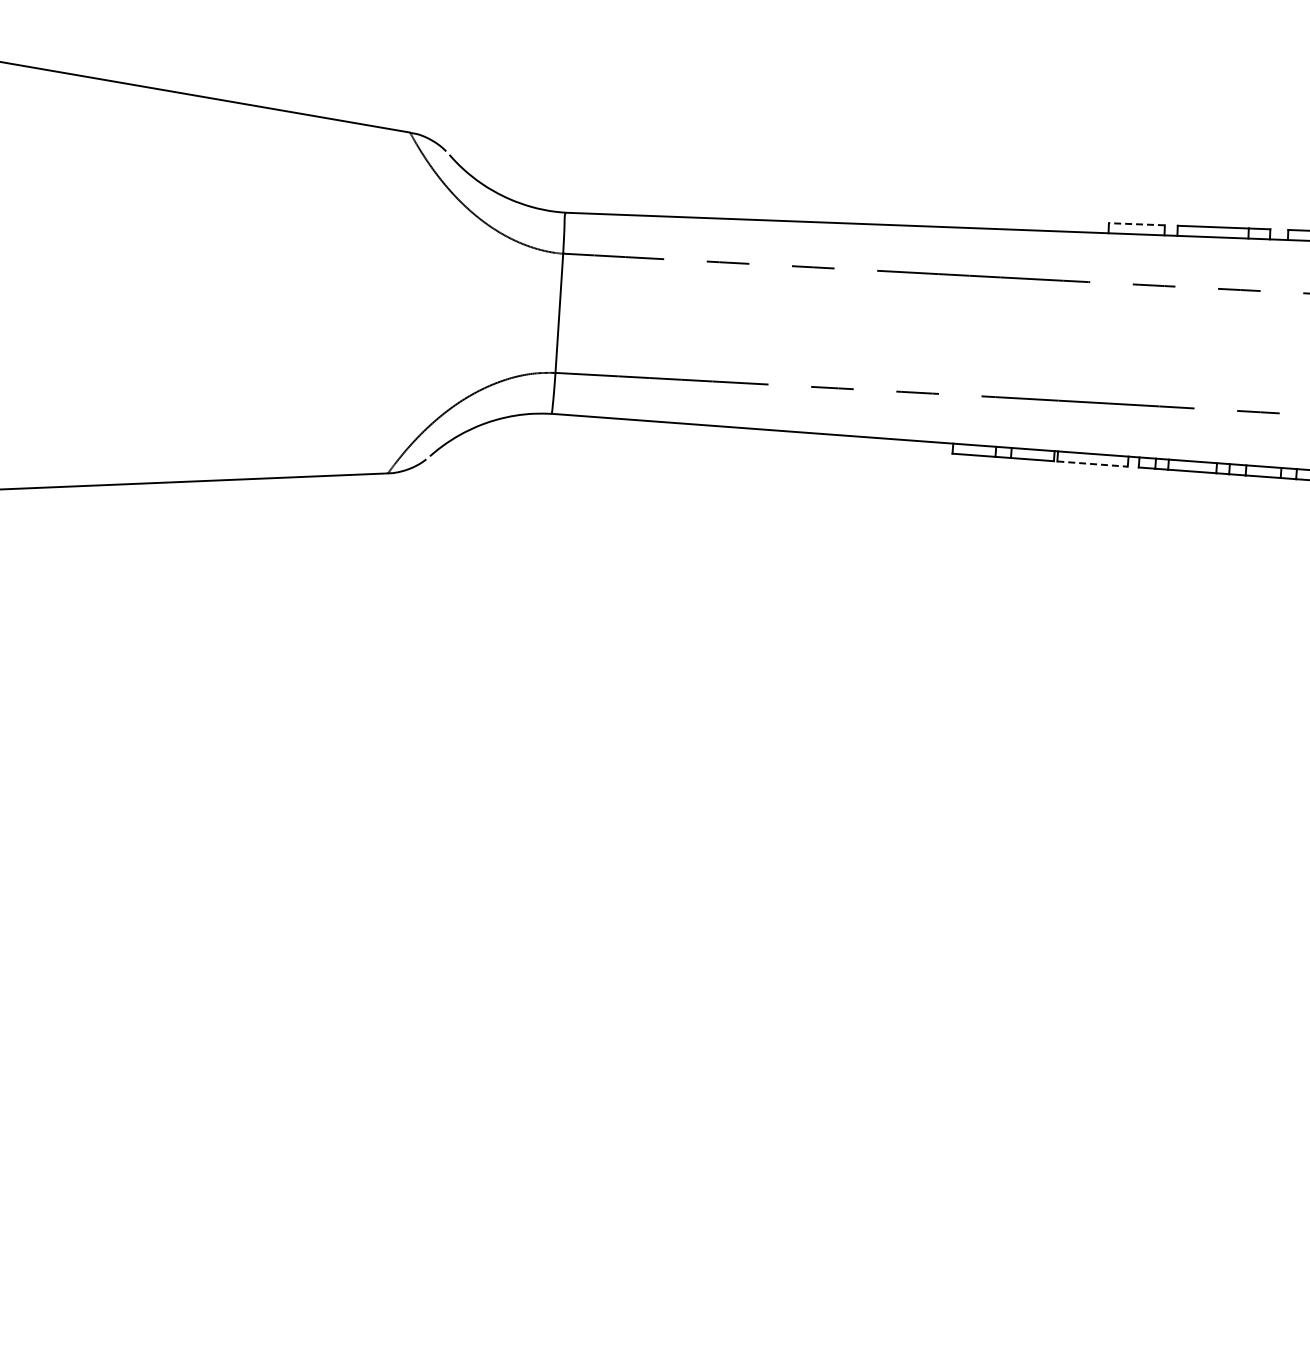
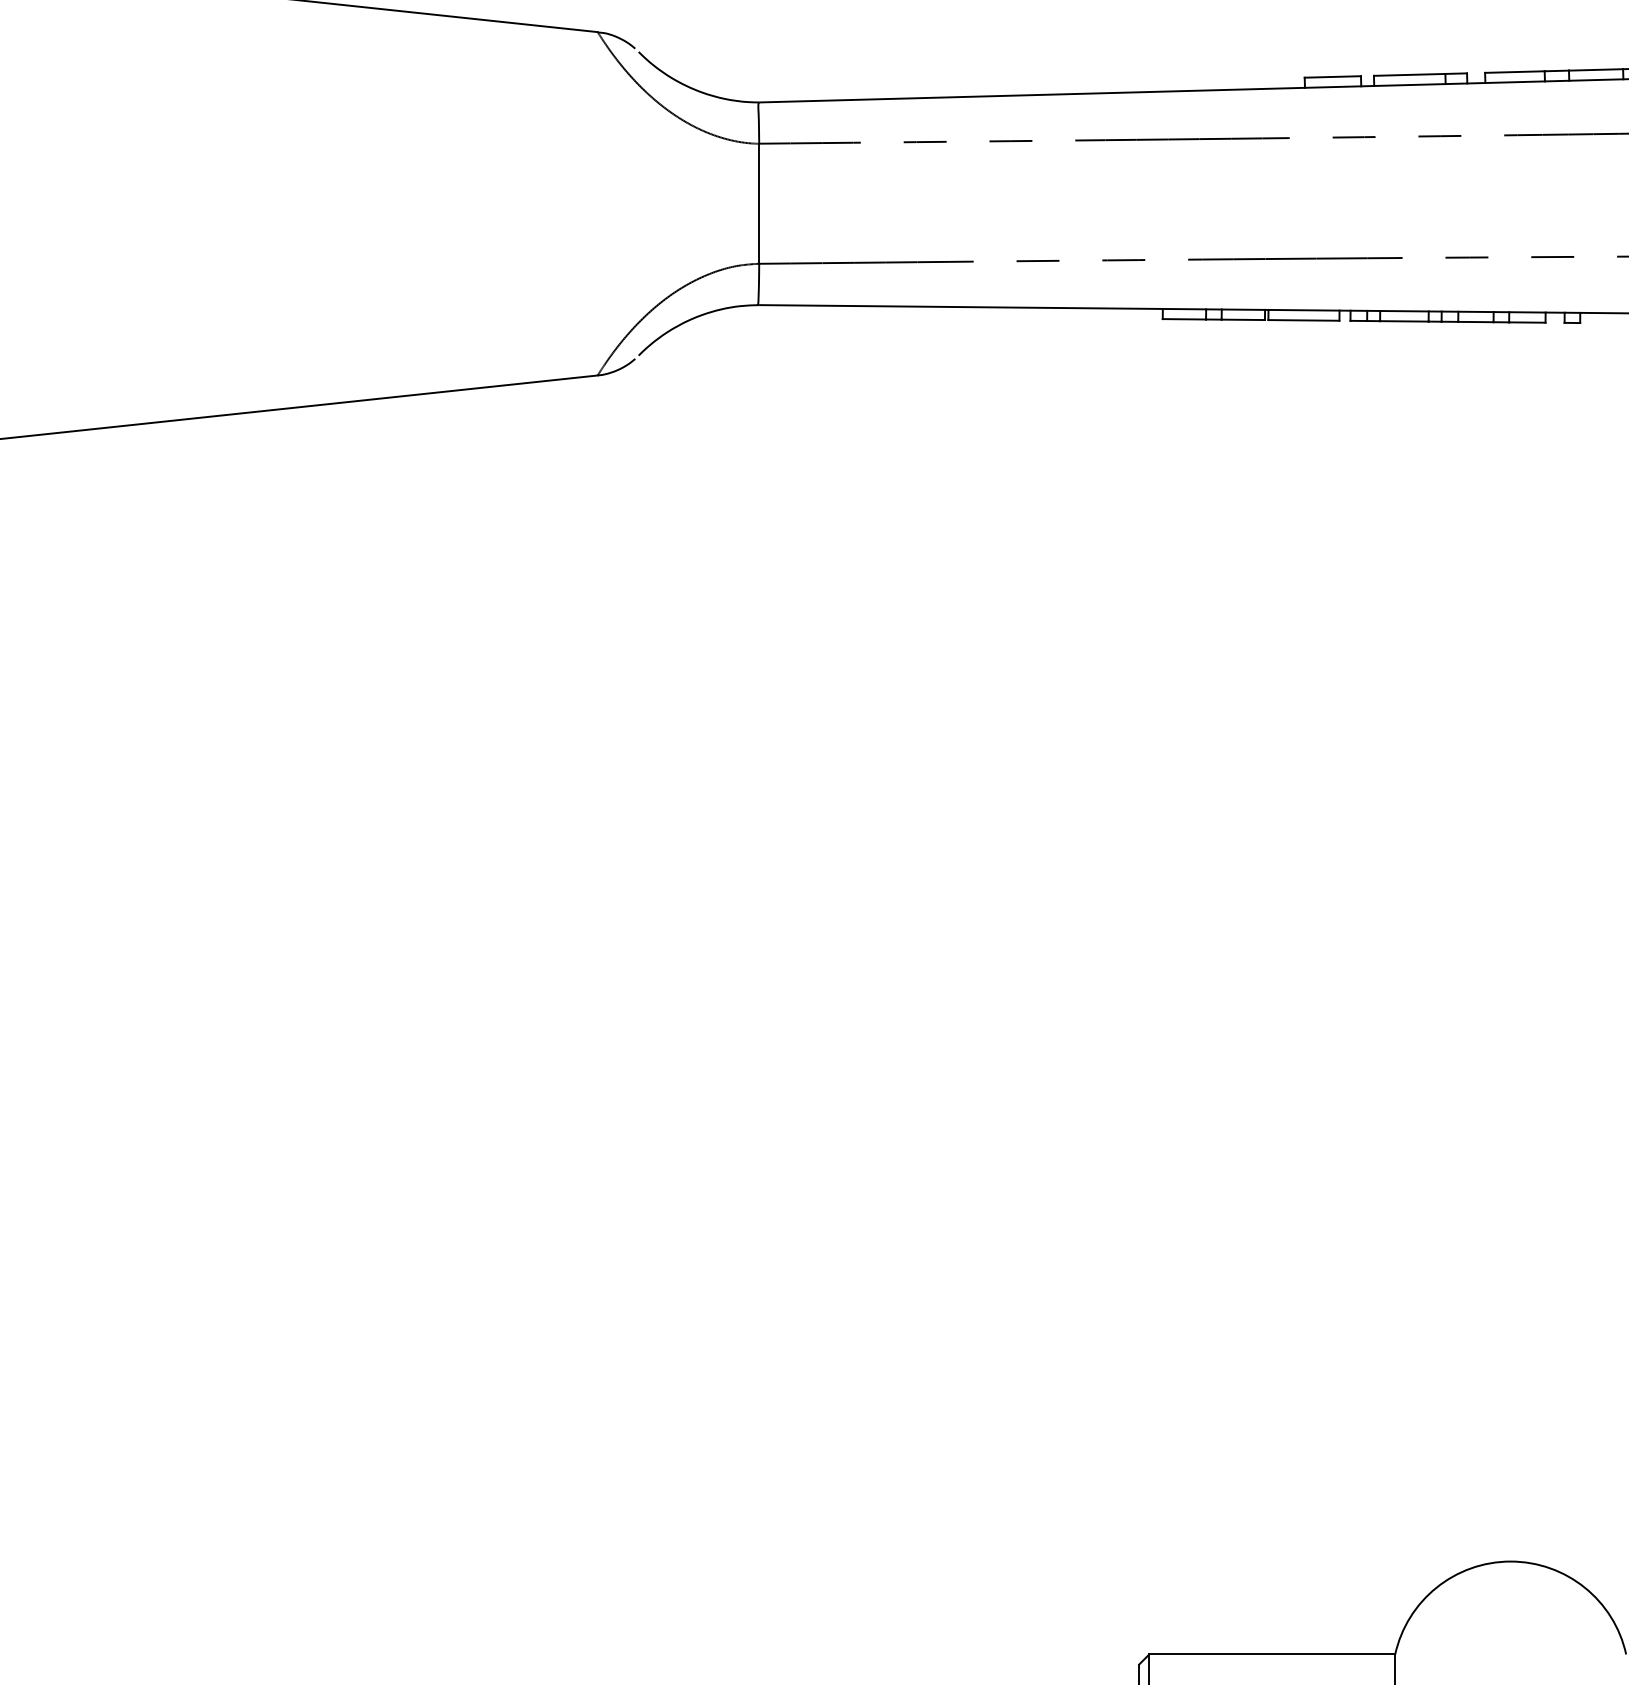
line: (1136, 223) -> (1332, 76), dashed -> solid
line: (1092, 464) -> (1303, 320), dashed -> solid

